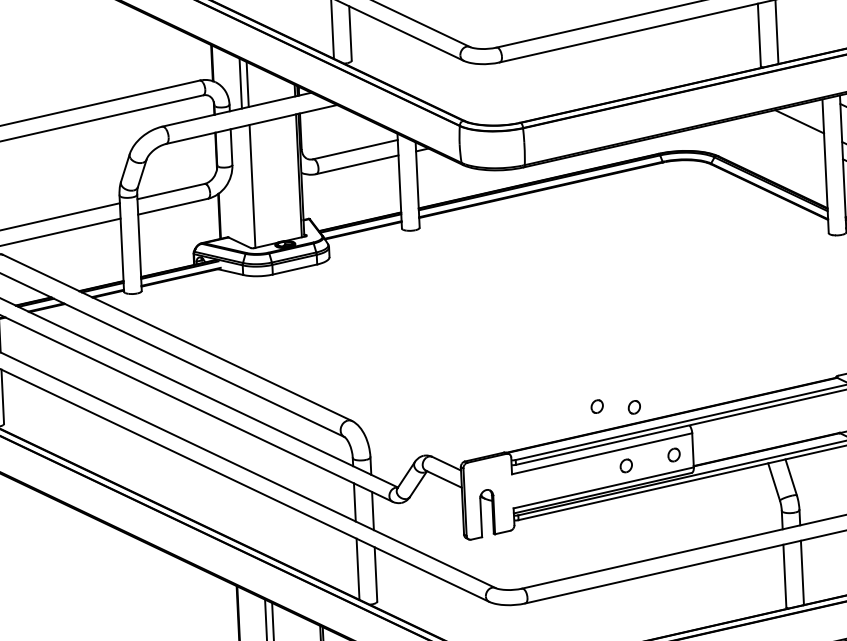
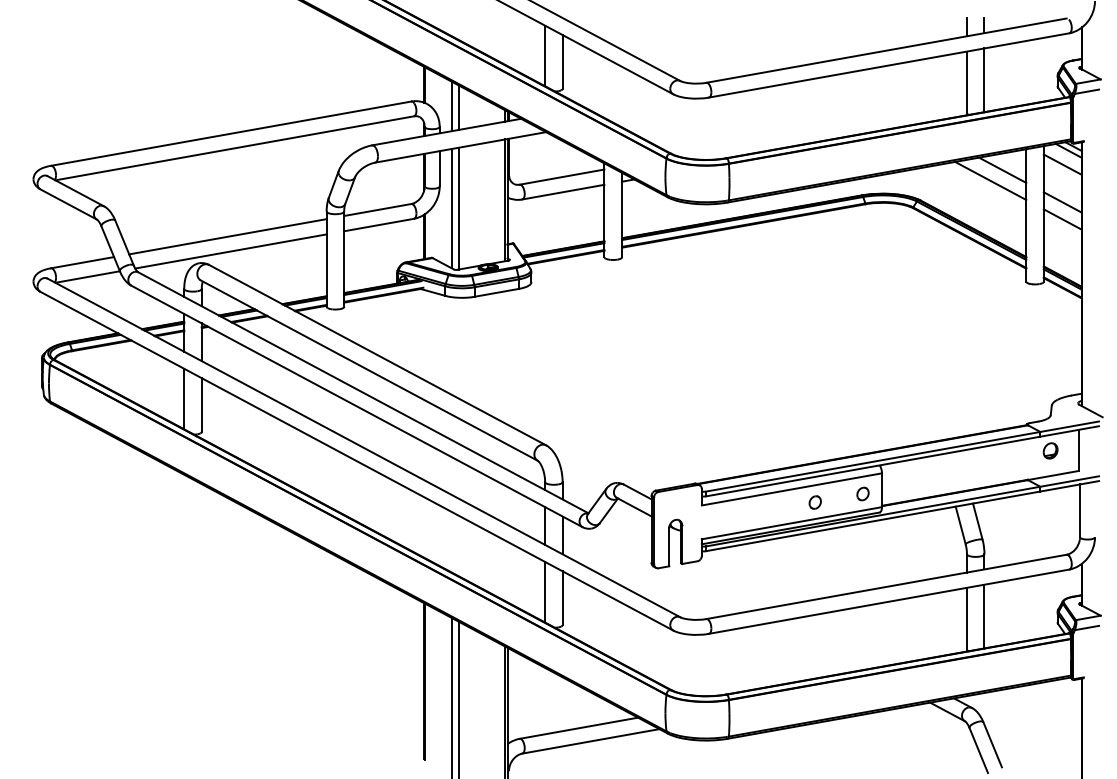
line: (787, 132) -> (990, 180), added
line: (245, 186) -> (451, 208), added
part: (596, 406) -> (788, 442), removed
part: (633, 406) -> (825, 444), removed

